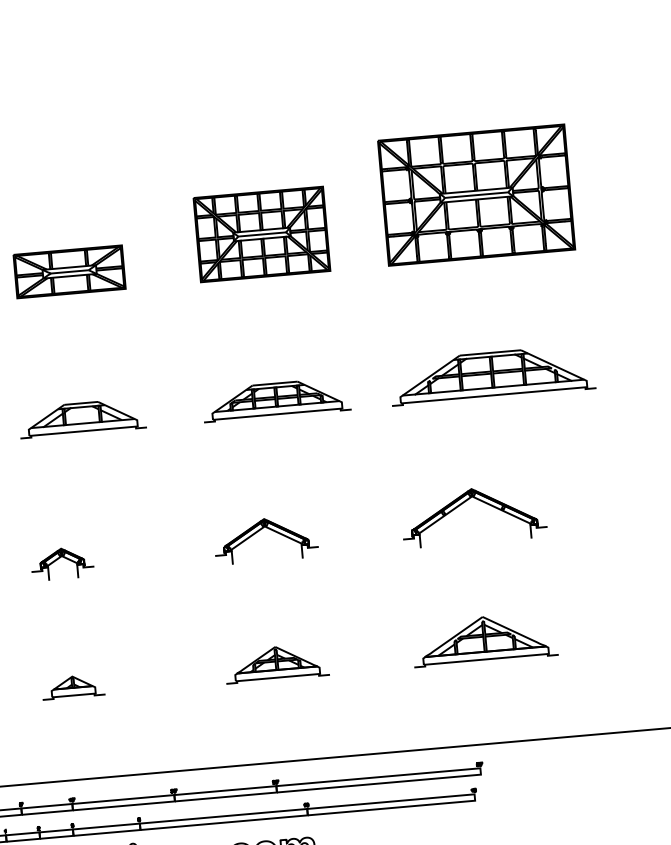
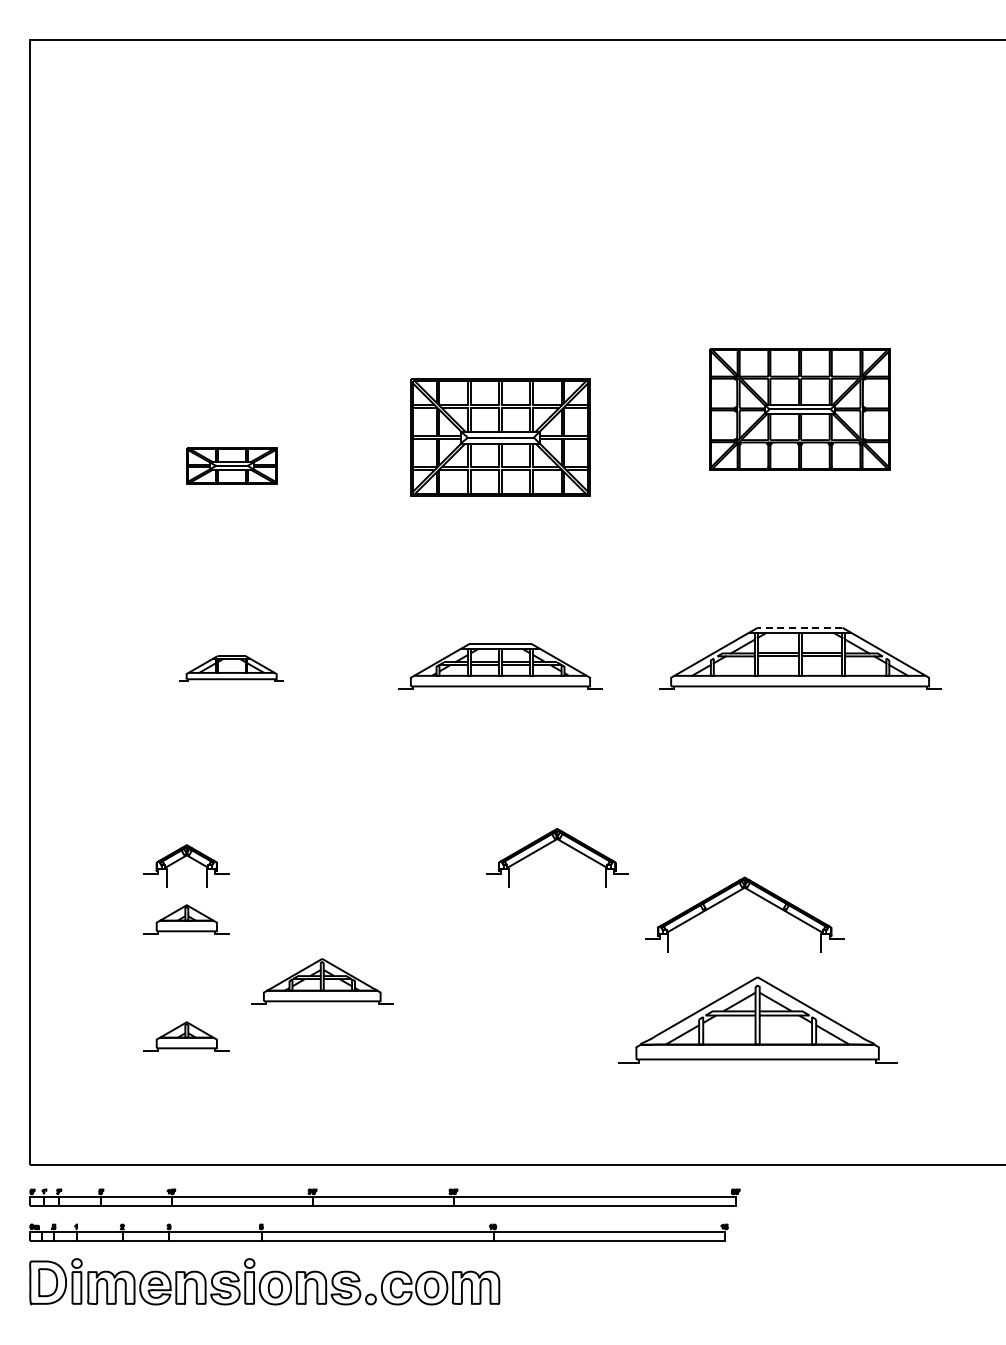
part: (476, 195) -> (799, 409), size x0.7
part: (69, 271) -> (231, 465), size x0.6
line: (489, 352) -> (799, 627), solid -> dashed
part: (82, 418) -> (231, 668), size x0.6
part: (465, 501) -> (735, 894), moved
part: (270, 529) -> (564, 844), moved
part: (65, 602) -> (186, 919), added
part: (484, 639) -> (757, 1020), size x1.4
part: (276, 663) -> (322, 981), moved

